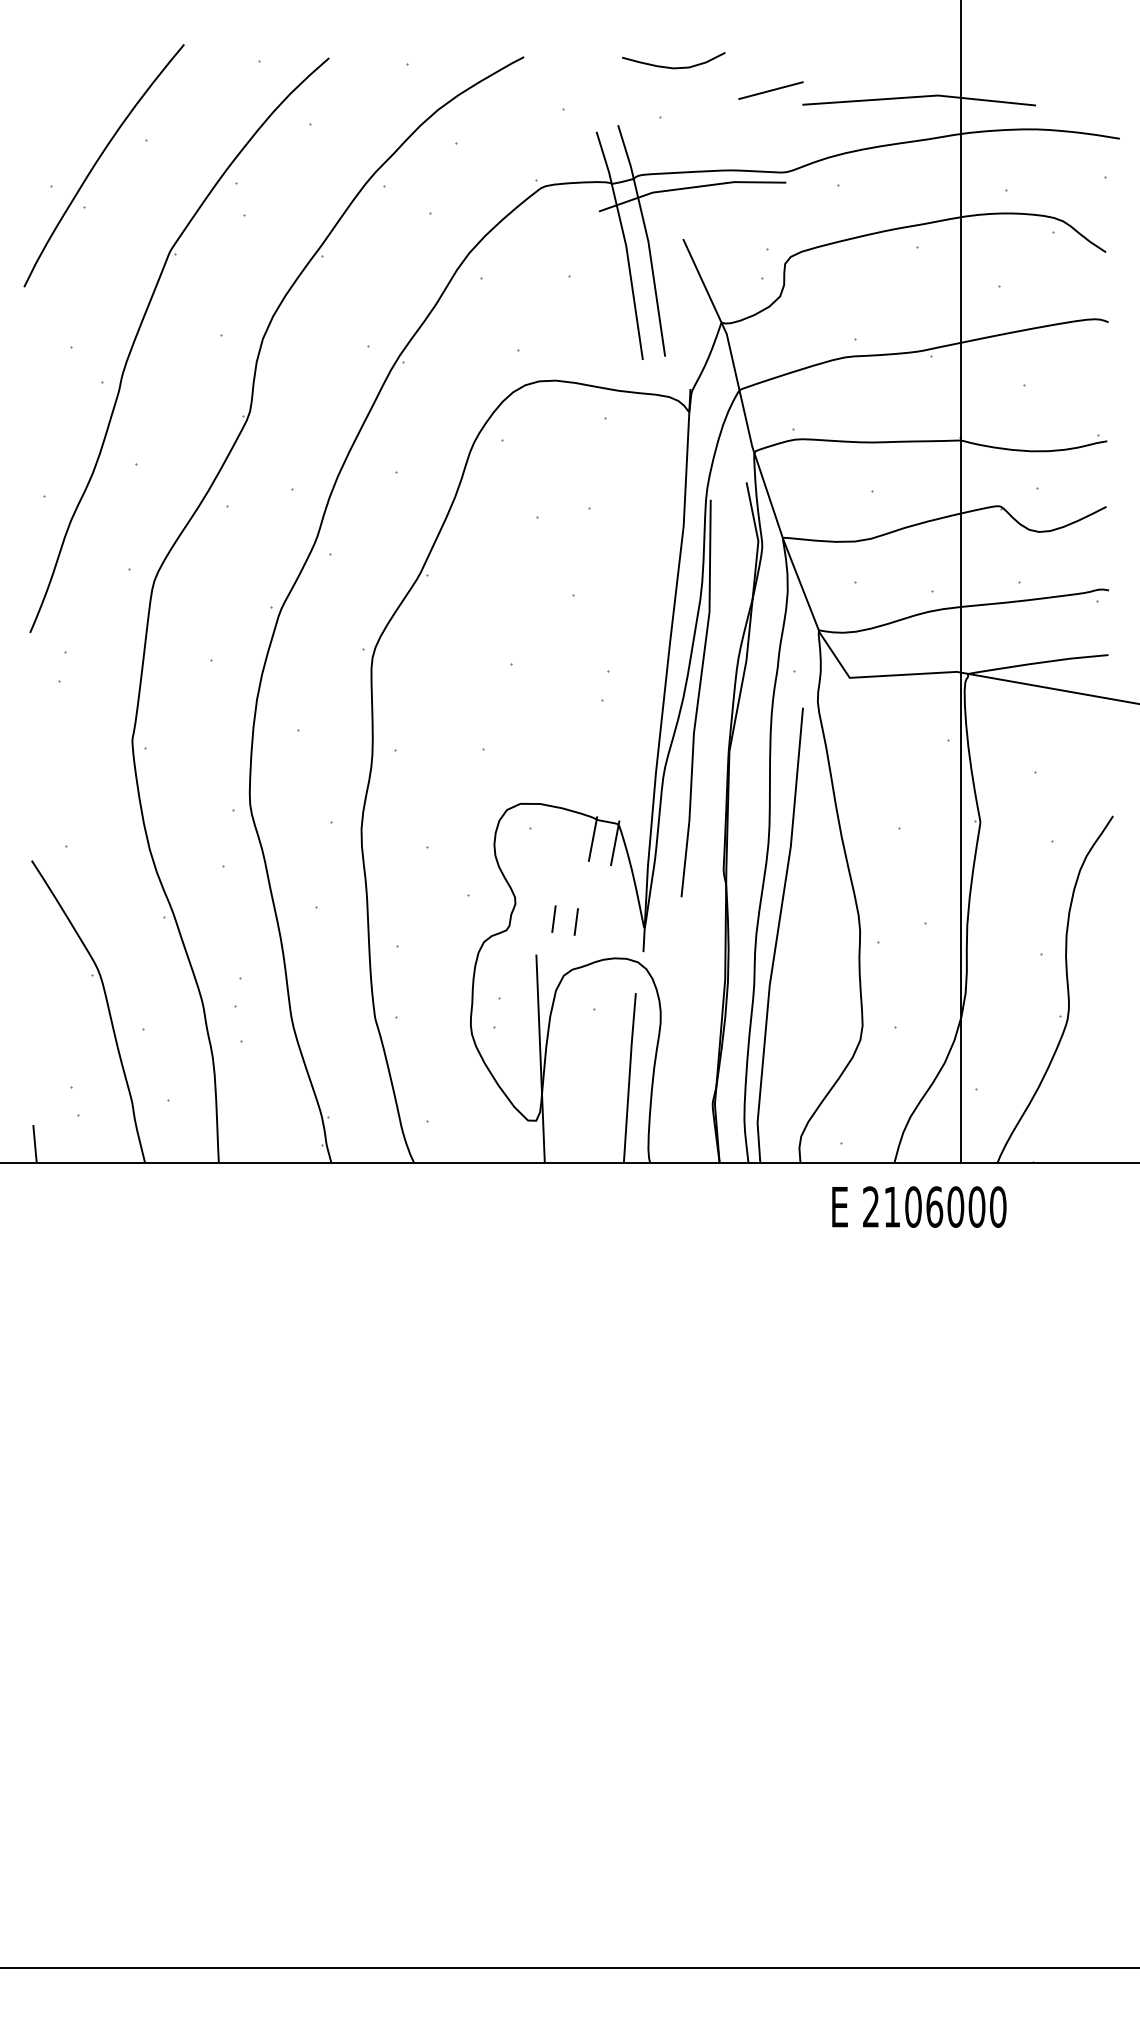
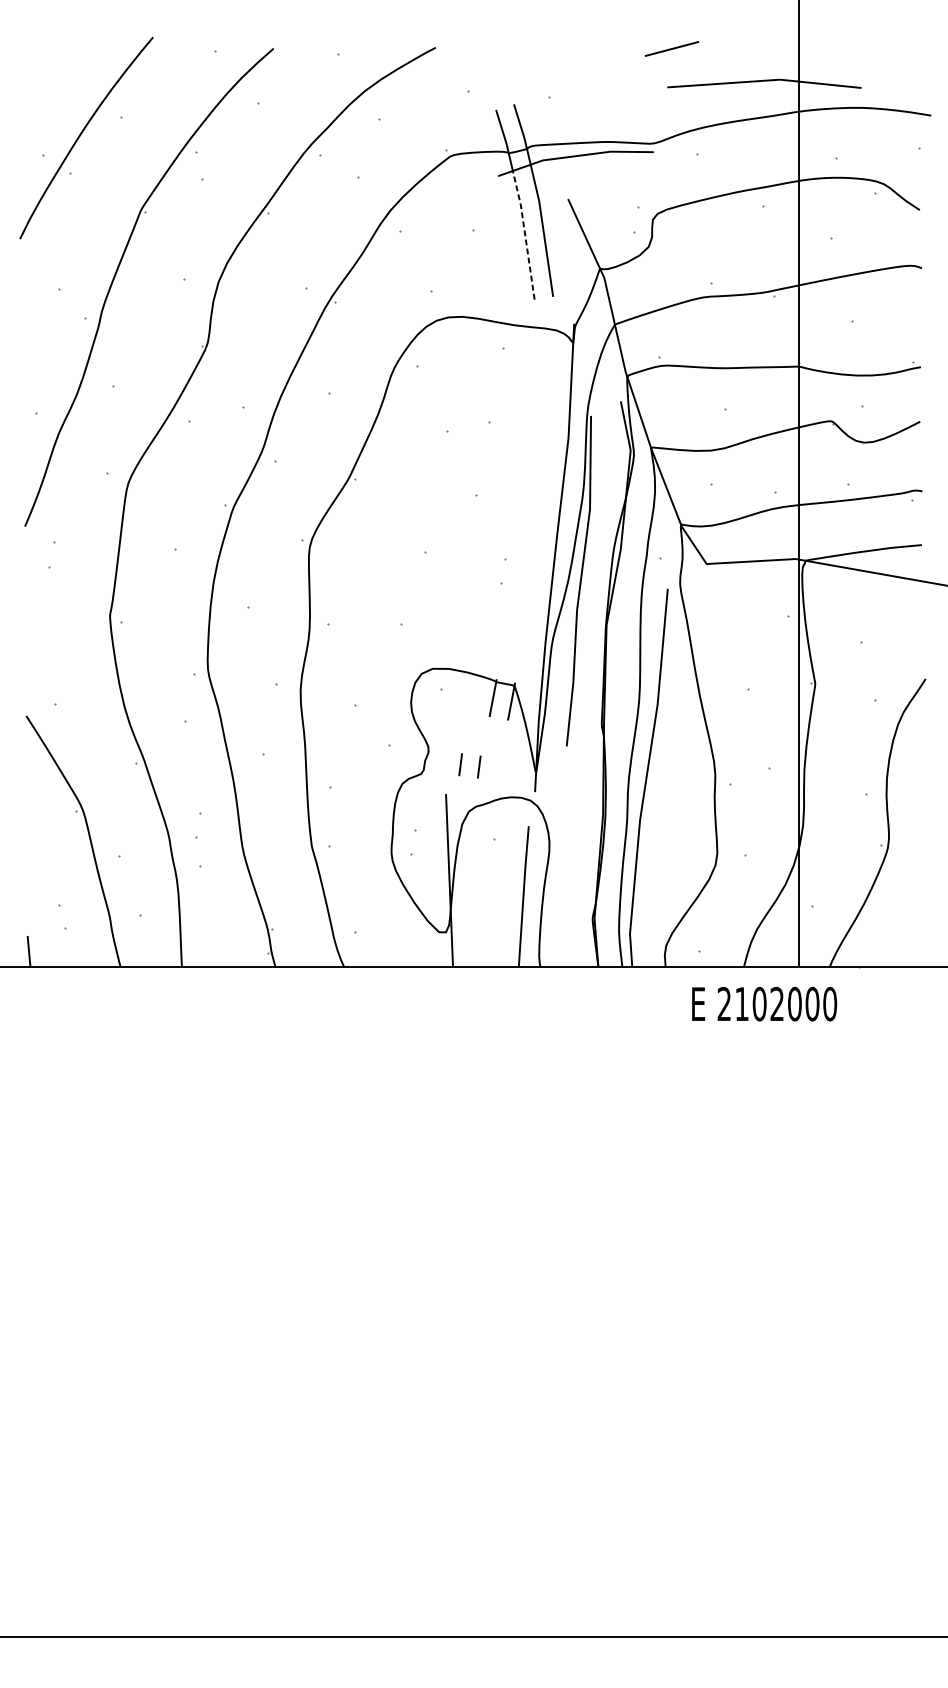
curve: (673, 67) -> (560, 56), removed
line: (770, 90) -> (671, 48), moved
line: (631, 281) -> (525, 234), solid -> dashed
text: (934, 1206) -> (777, 1003), 2106000 -> 2102000

